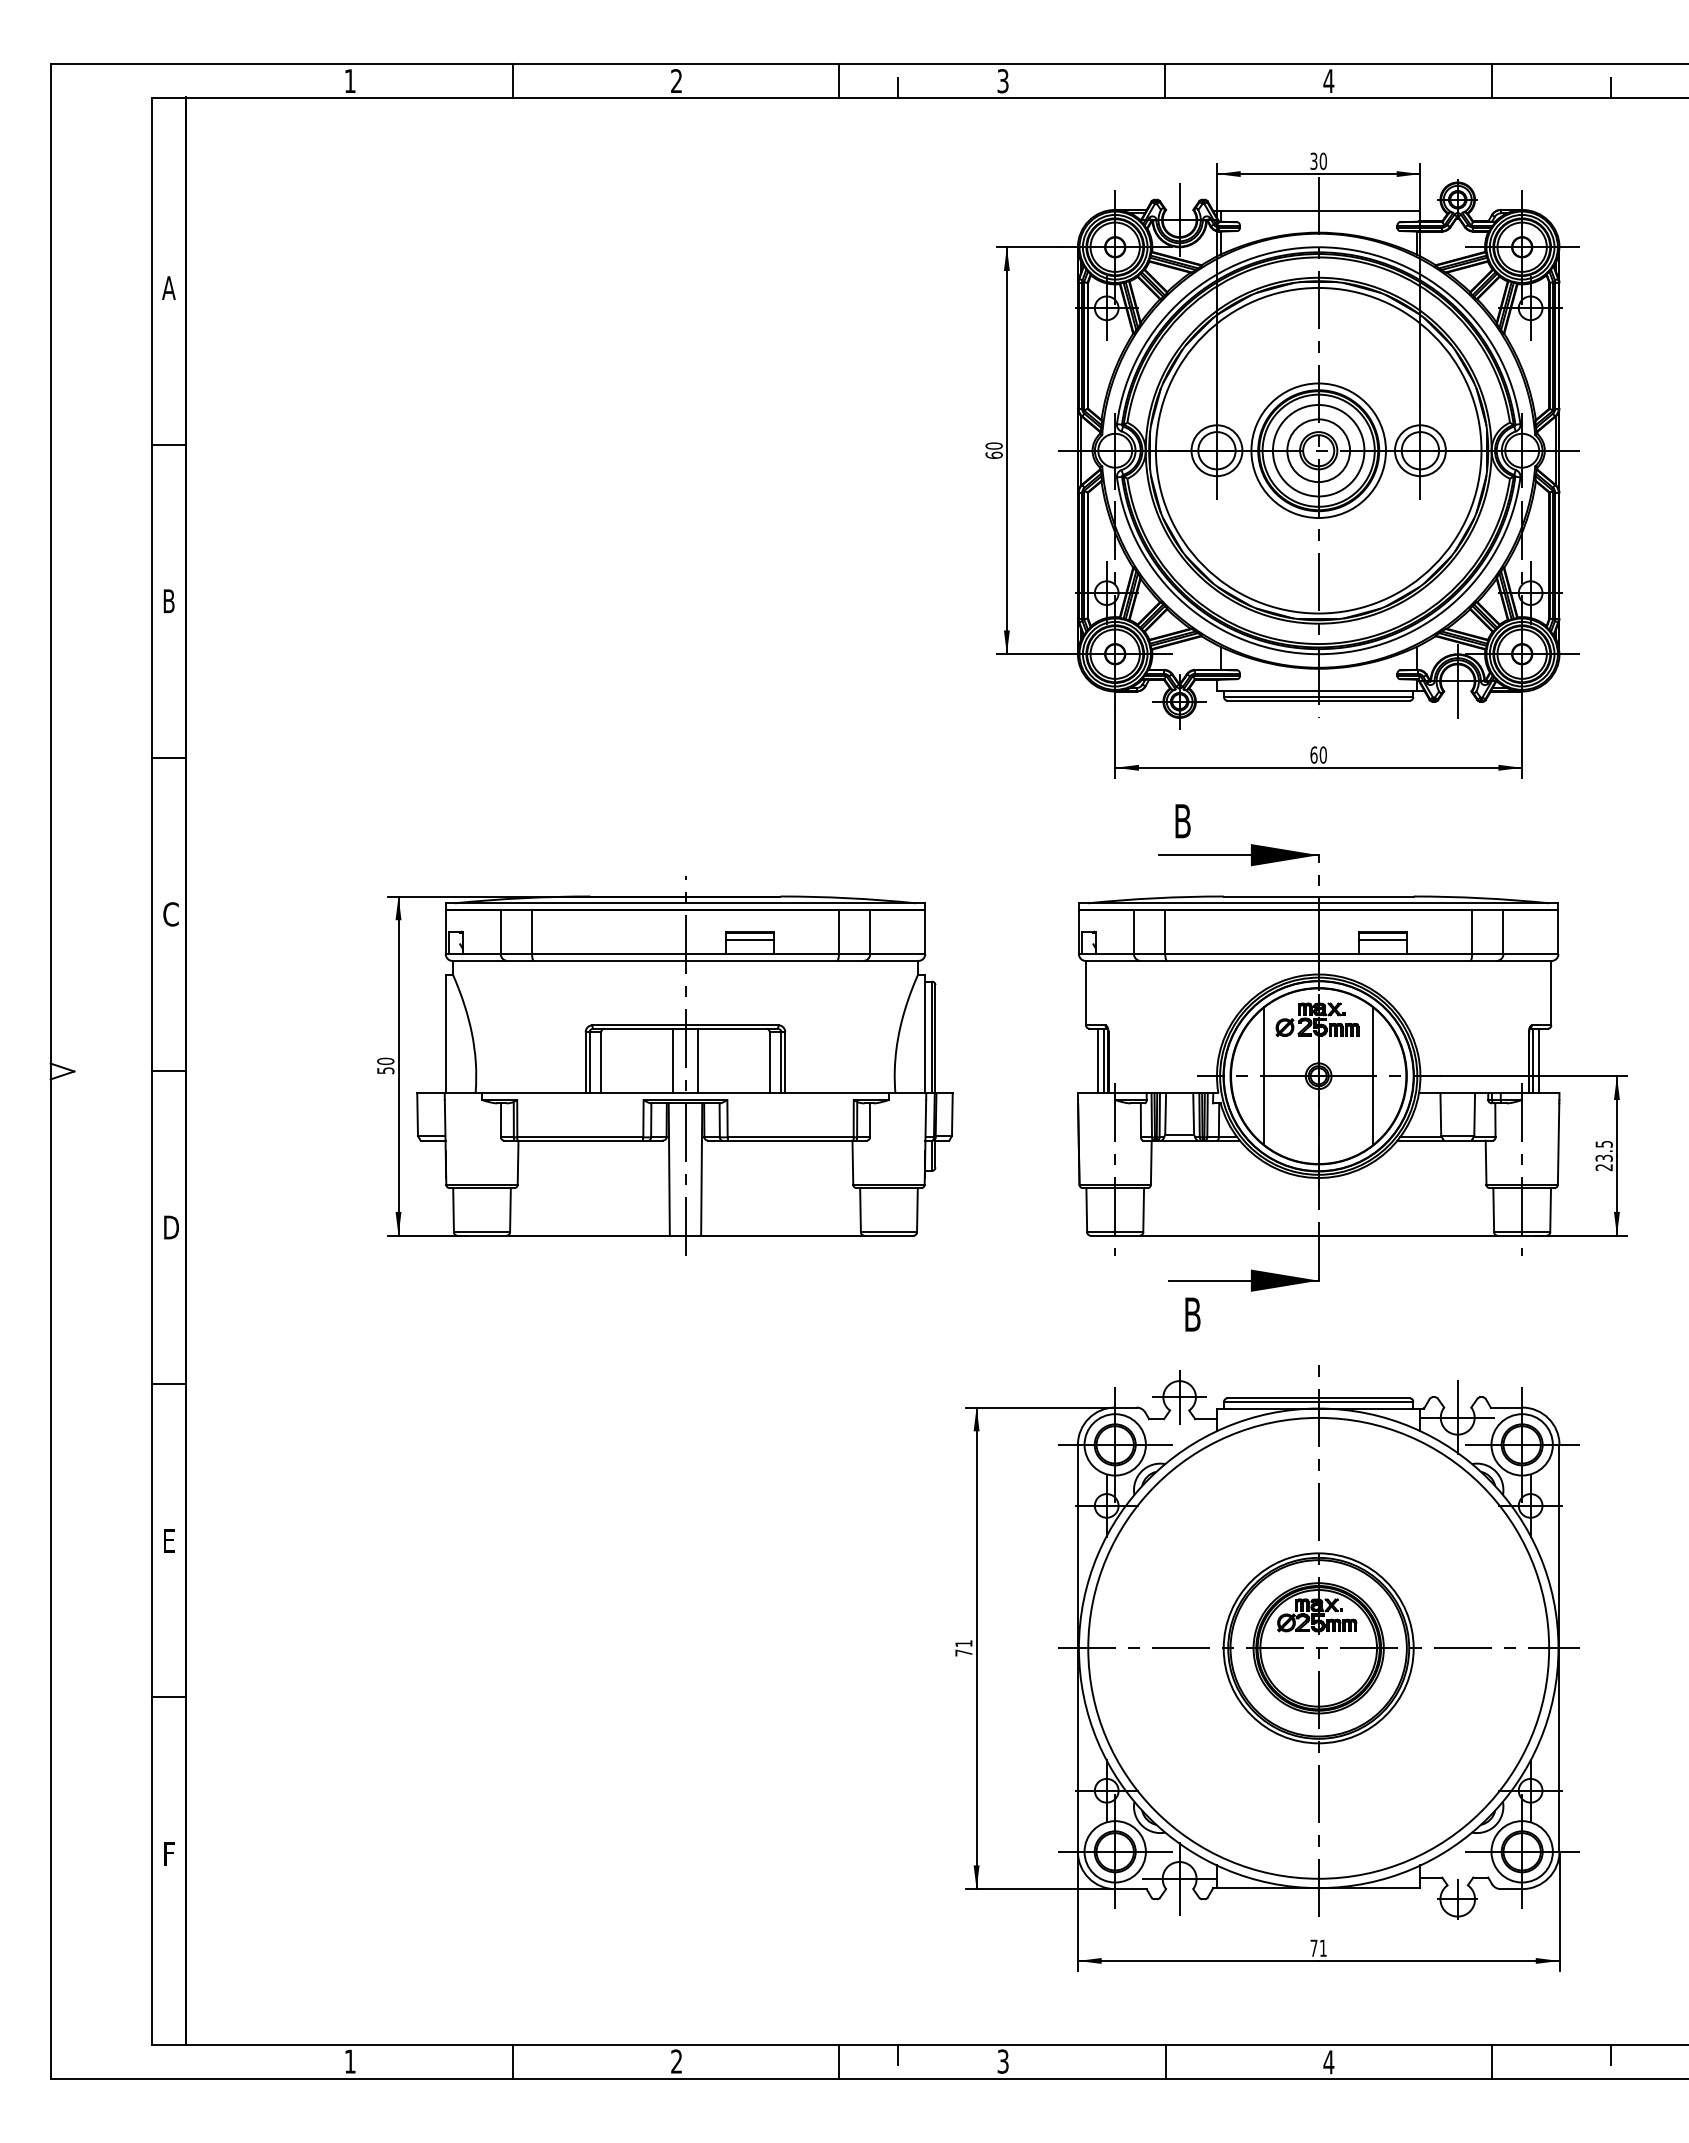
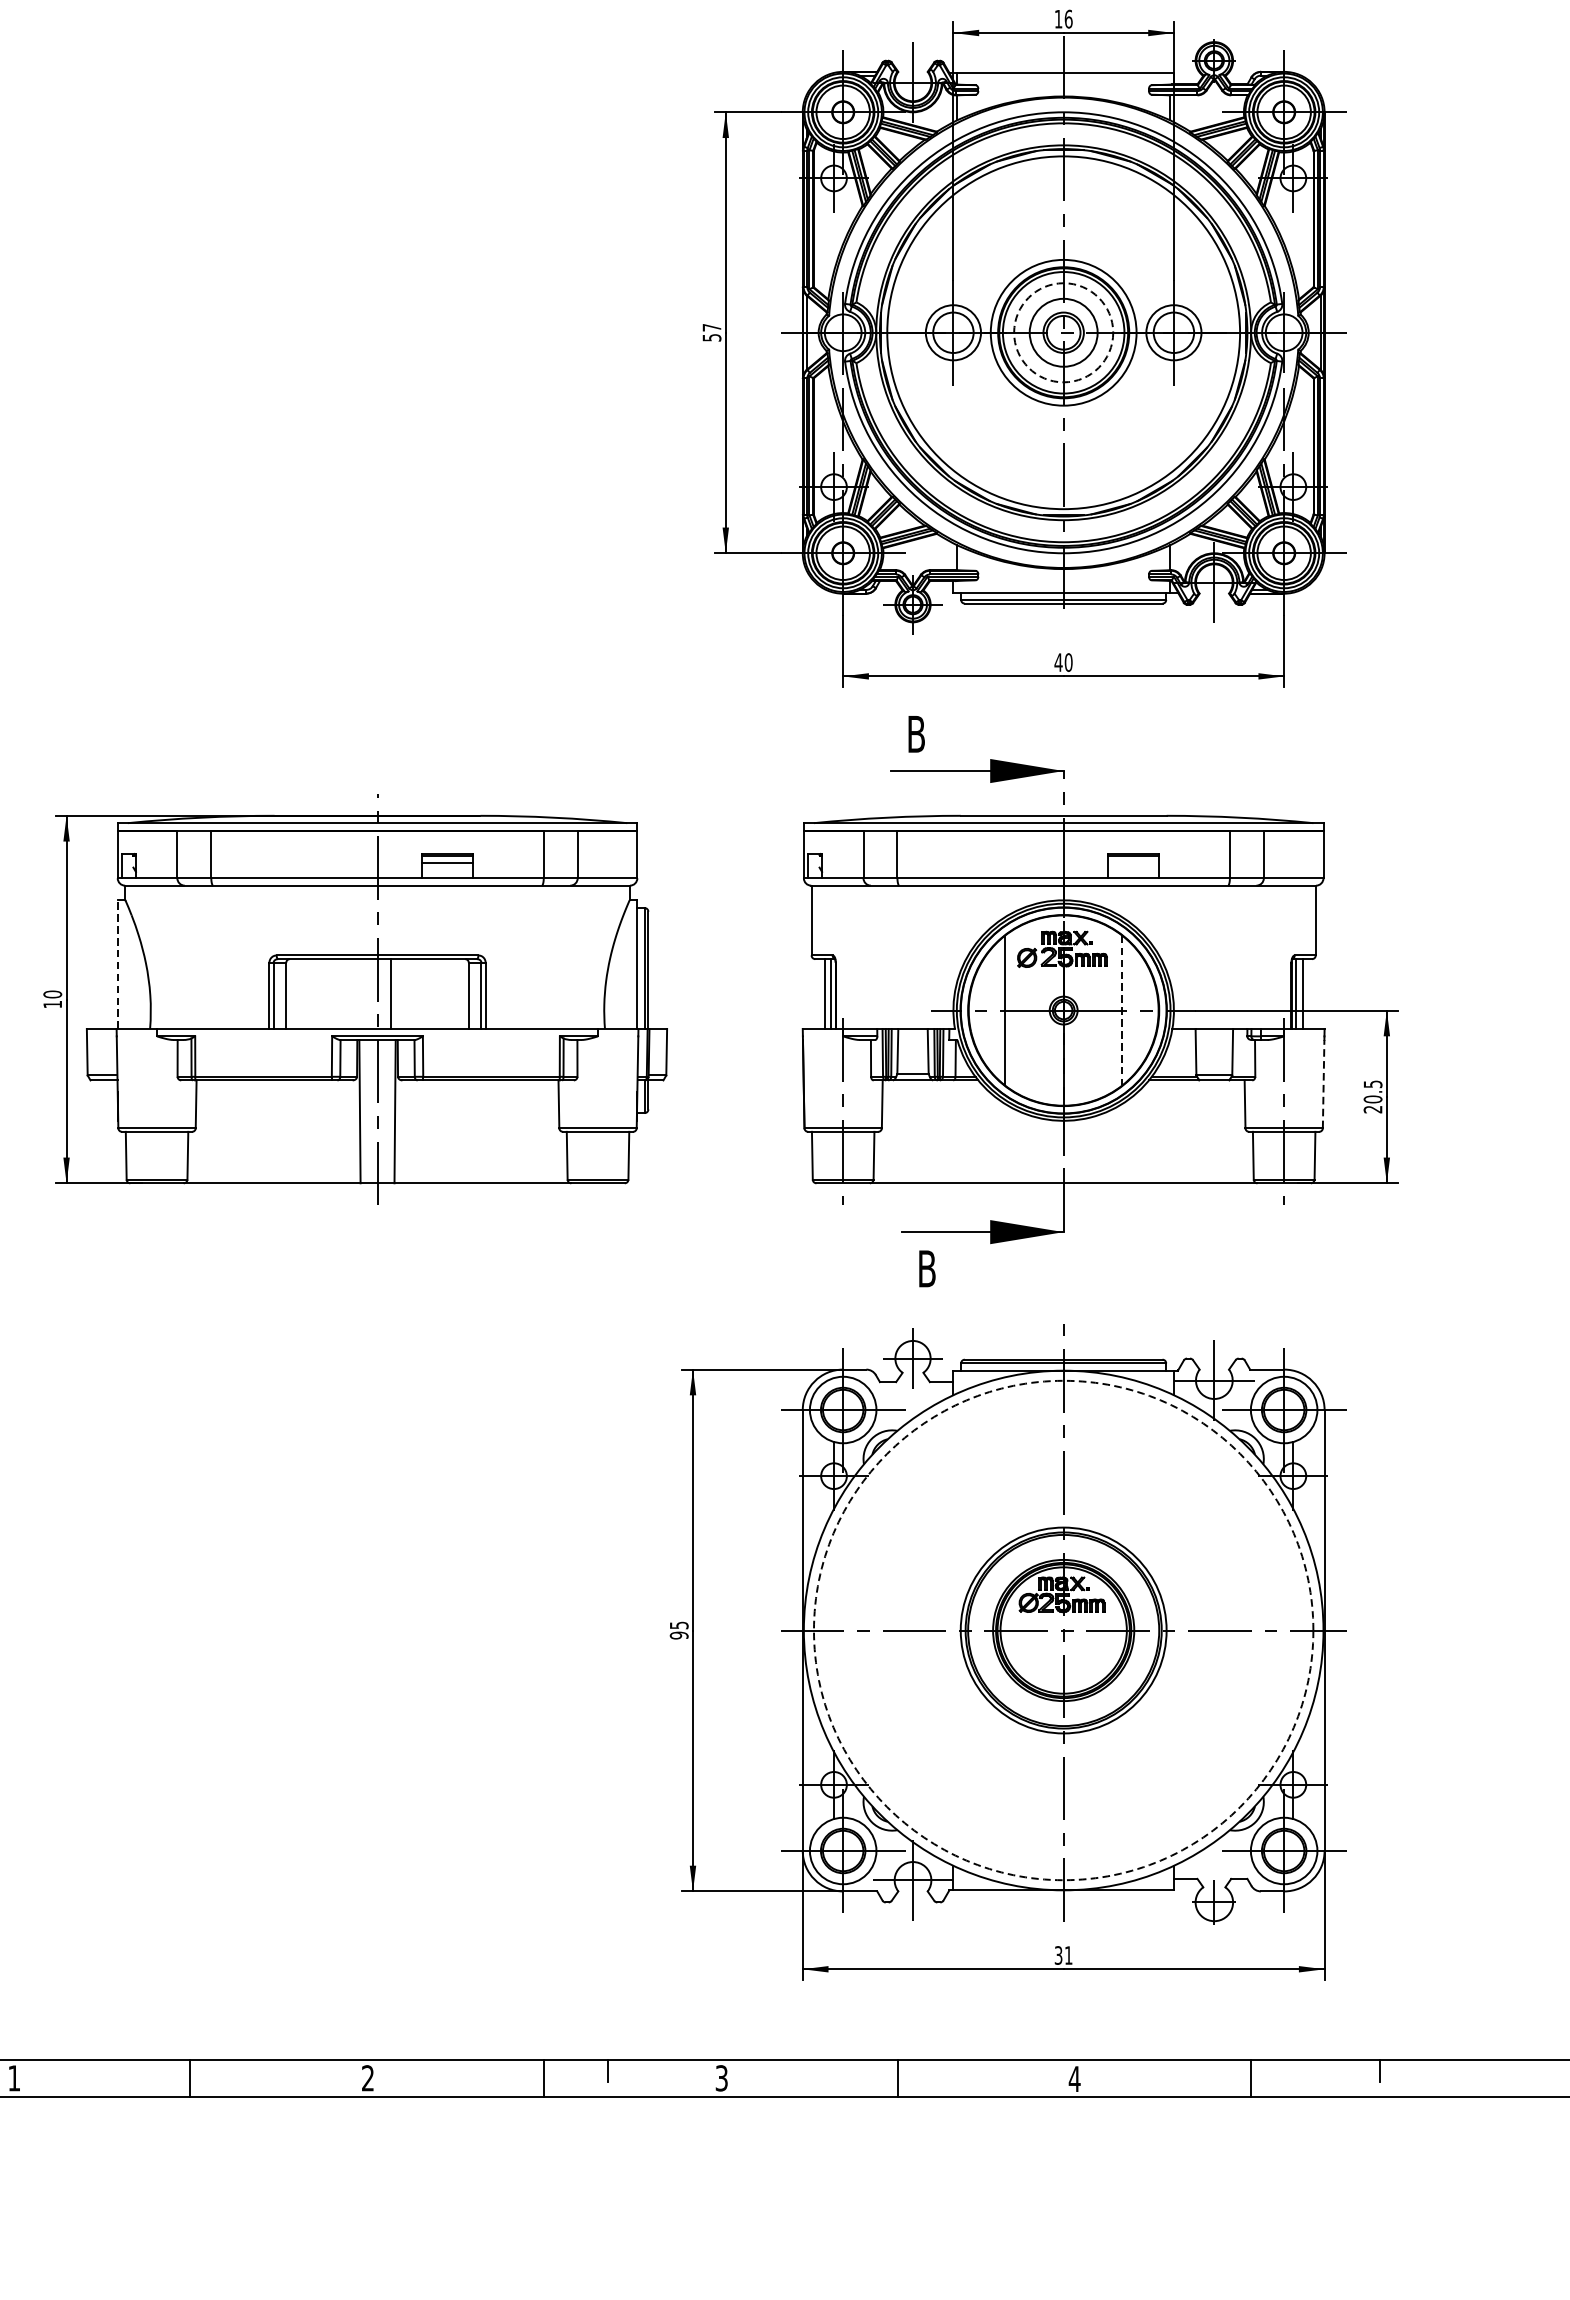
text: (1318, 161) -> (1063, 19), 30 -> 16
text: (993, 450) -> (711, 332), 60 -> 57
circle: (1318, 450) -> (1063, 332), solid -> dashed
text: (1313, 754) -> (1058, 661), 60 -> 40
line: (1382, 939) -> (1132, 862), removed
line: (445, 1033) -> (117, 964), solid -> dashed
line: (672, 1060) -> (363, 993), removed
text: (385, 1070) -> (52, 1004), 50 -> 10
line: (1372, 1076) -> (1121, 1010), solid -> dashed
line: (1558, 1144) -> (1323, 1084), solid -> dashed
text: (1603, 1157) -> (1372, 1098), 23.5 -> 20.5
circle: (1318, 1647) -> (1063, 1629), solid -> dashed
text: (963, 1648) -> (678, 1630), 71 -> 95
text: (1313, 1947) -> (1058, 1954), 71 -> 31

